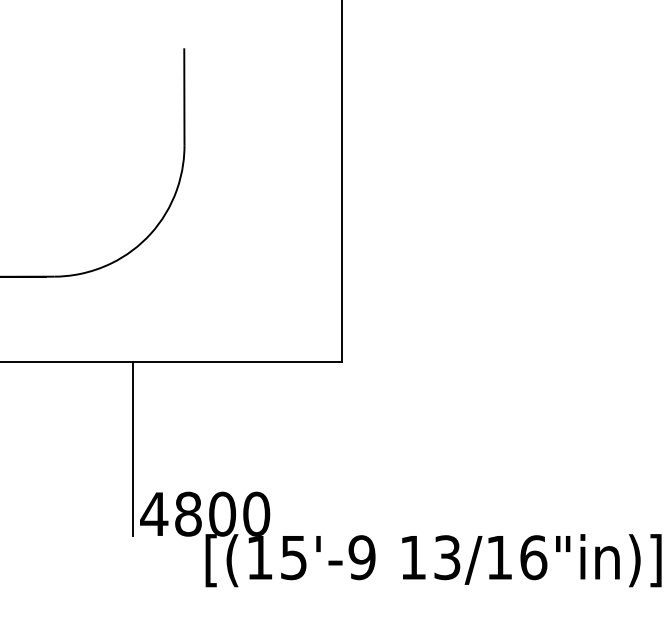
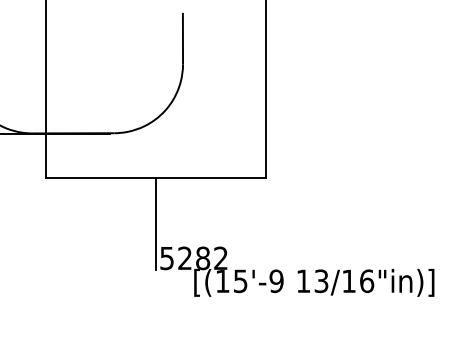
text: (204, 514) -> (193, 258), 4800 -> 5282

